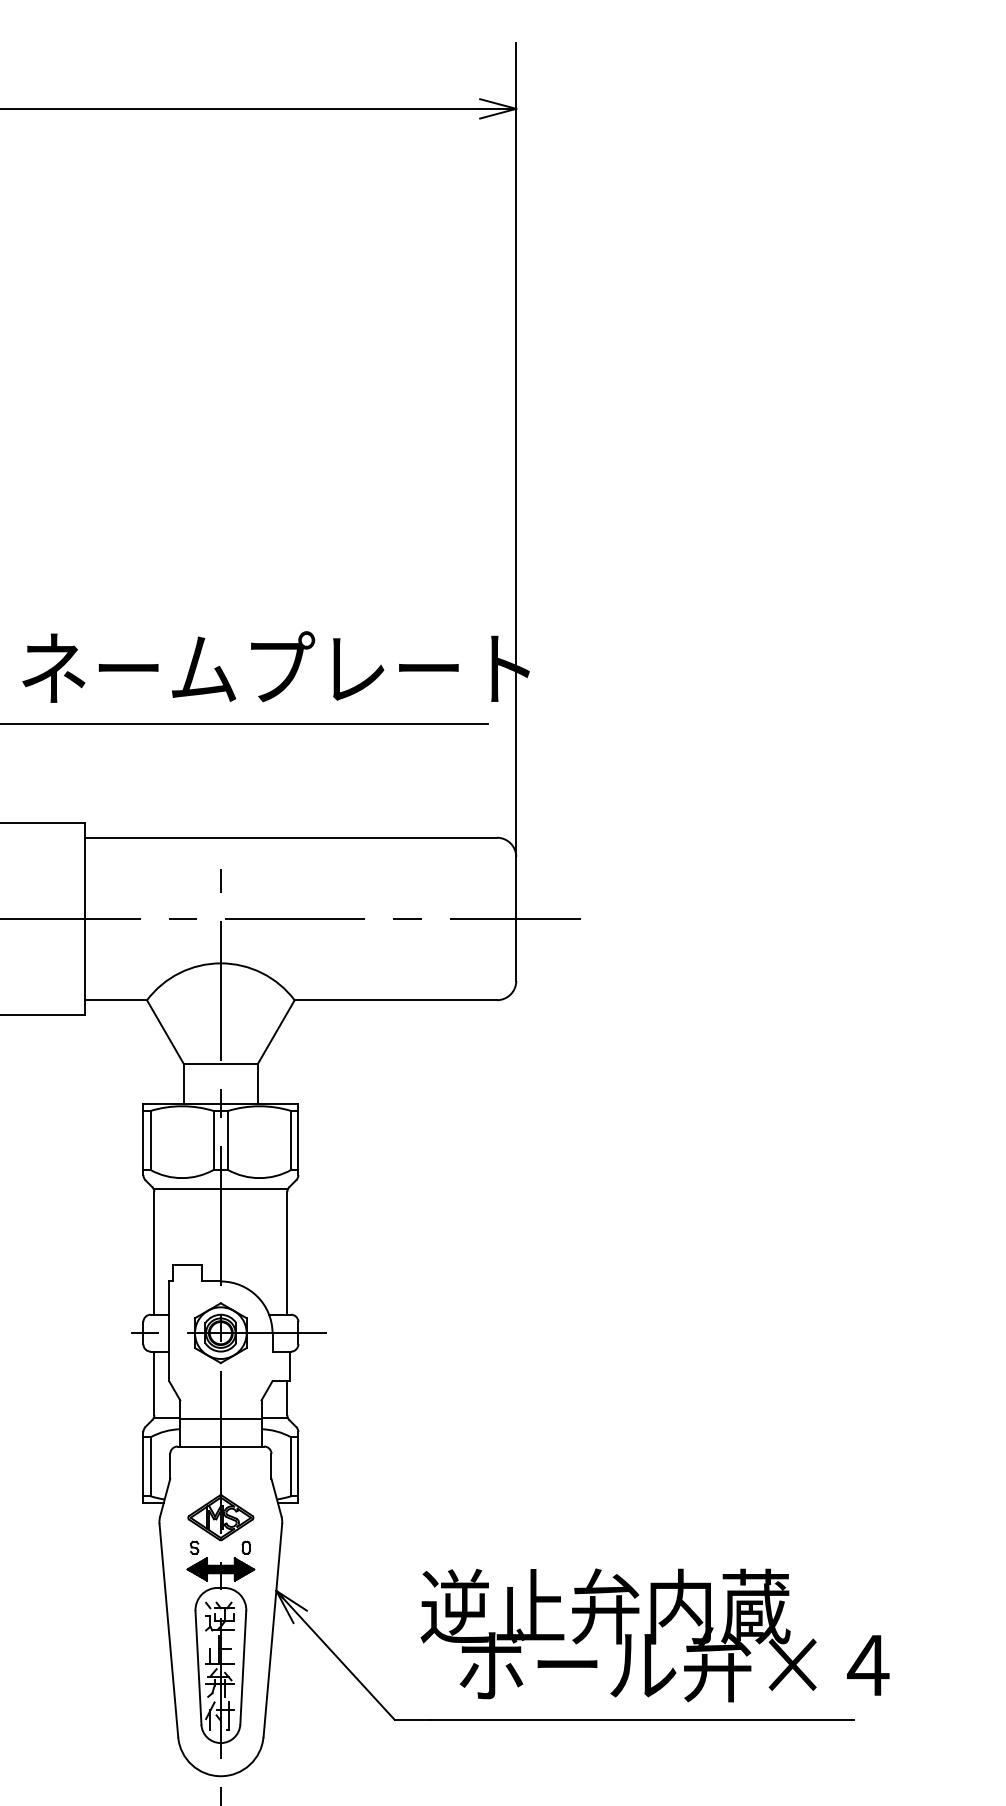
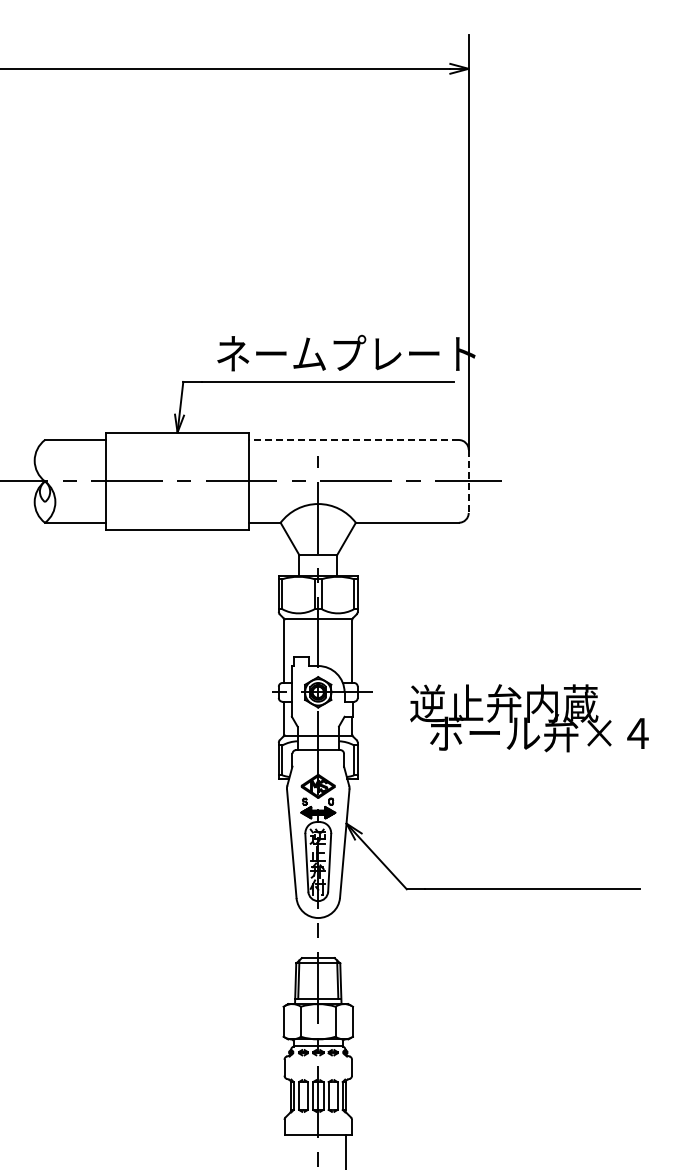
line: (290, 838) -> (353, 440), solid -> dashed
line: (515, 919) -> (468, 481), solid -> dashed
text: (655, 1635) -> (529, 718), moved

